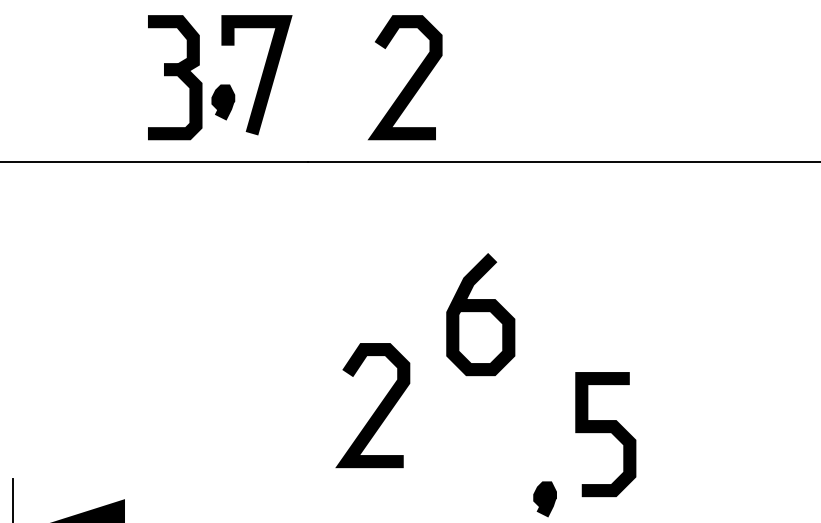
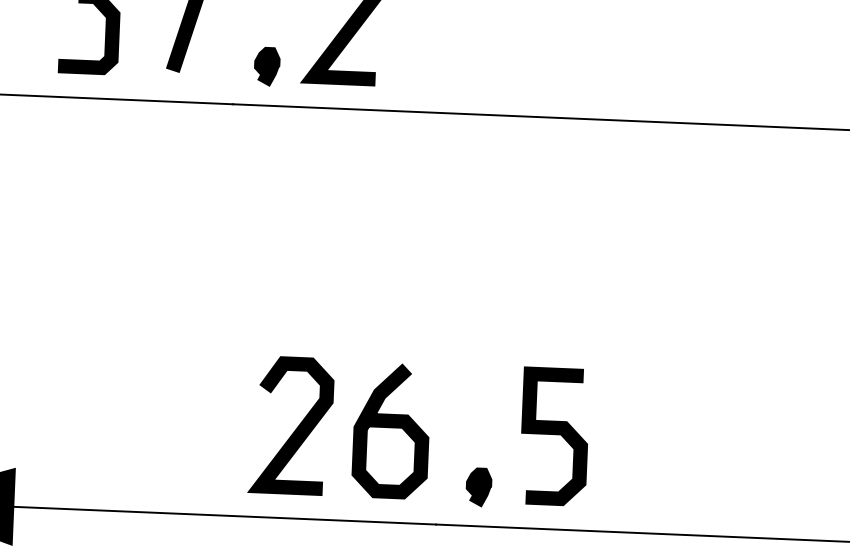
part: (223, 102) -> (267, 66), moved
curve: (480, 312) -> (391, 428), moved
curve: (376, 408) -> (295, 429), moved
curve: (605, 433) -> (554, 435), moved

